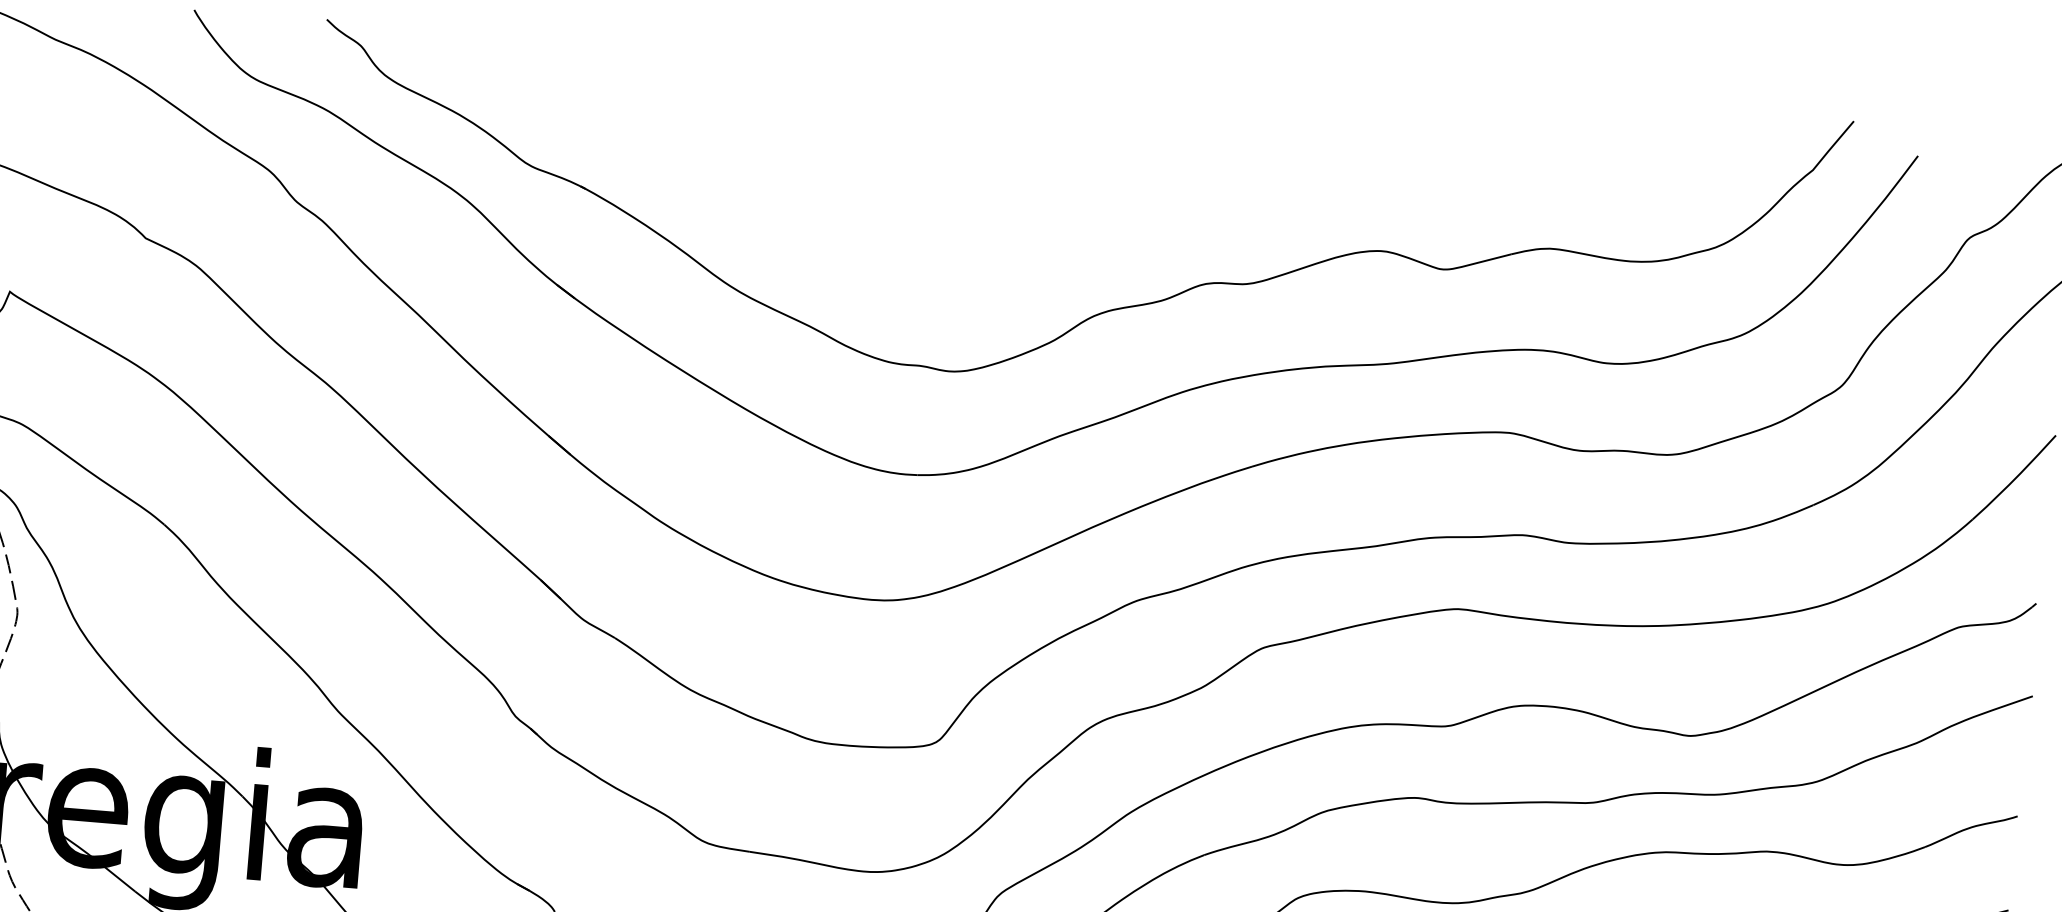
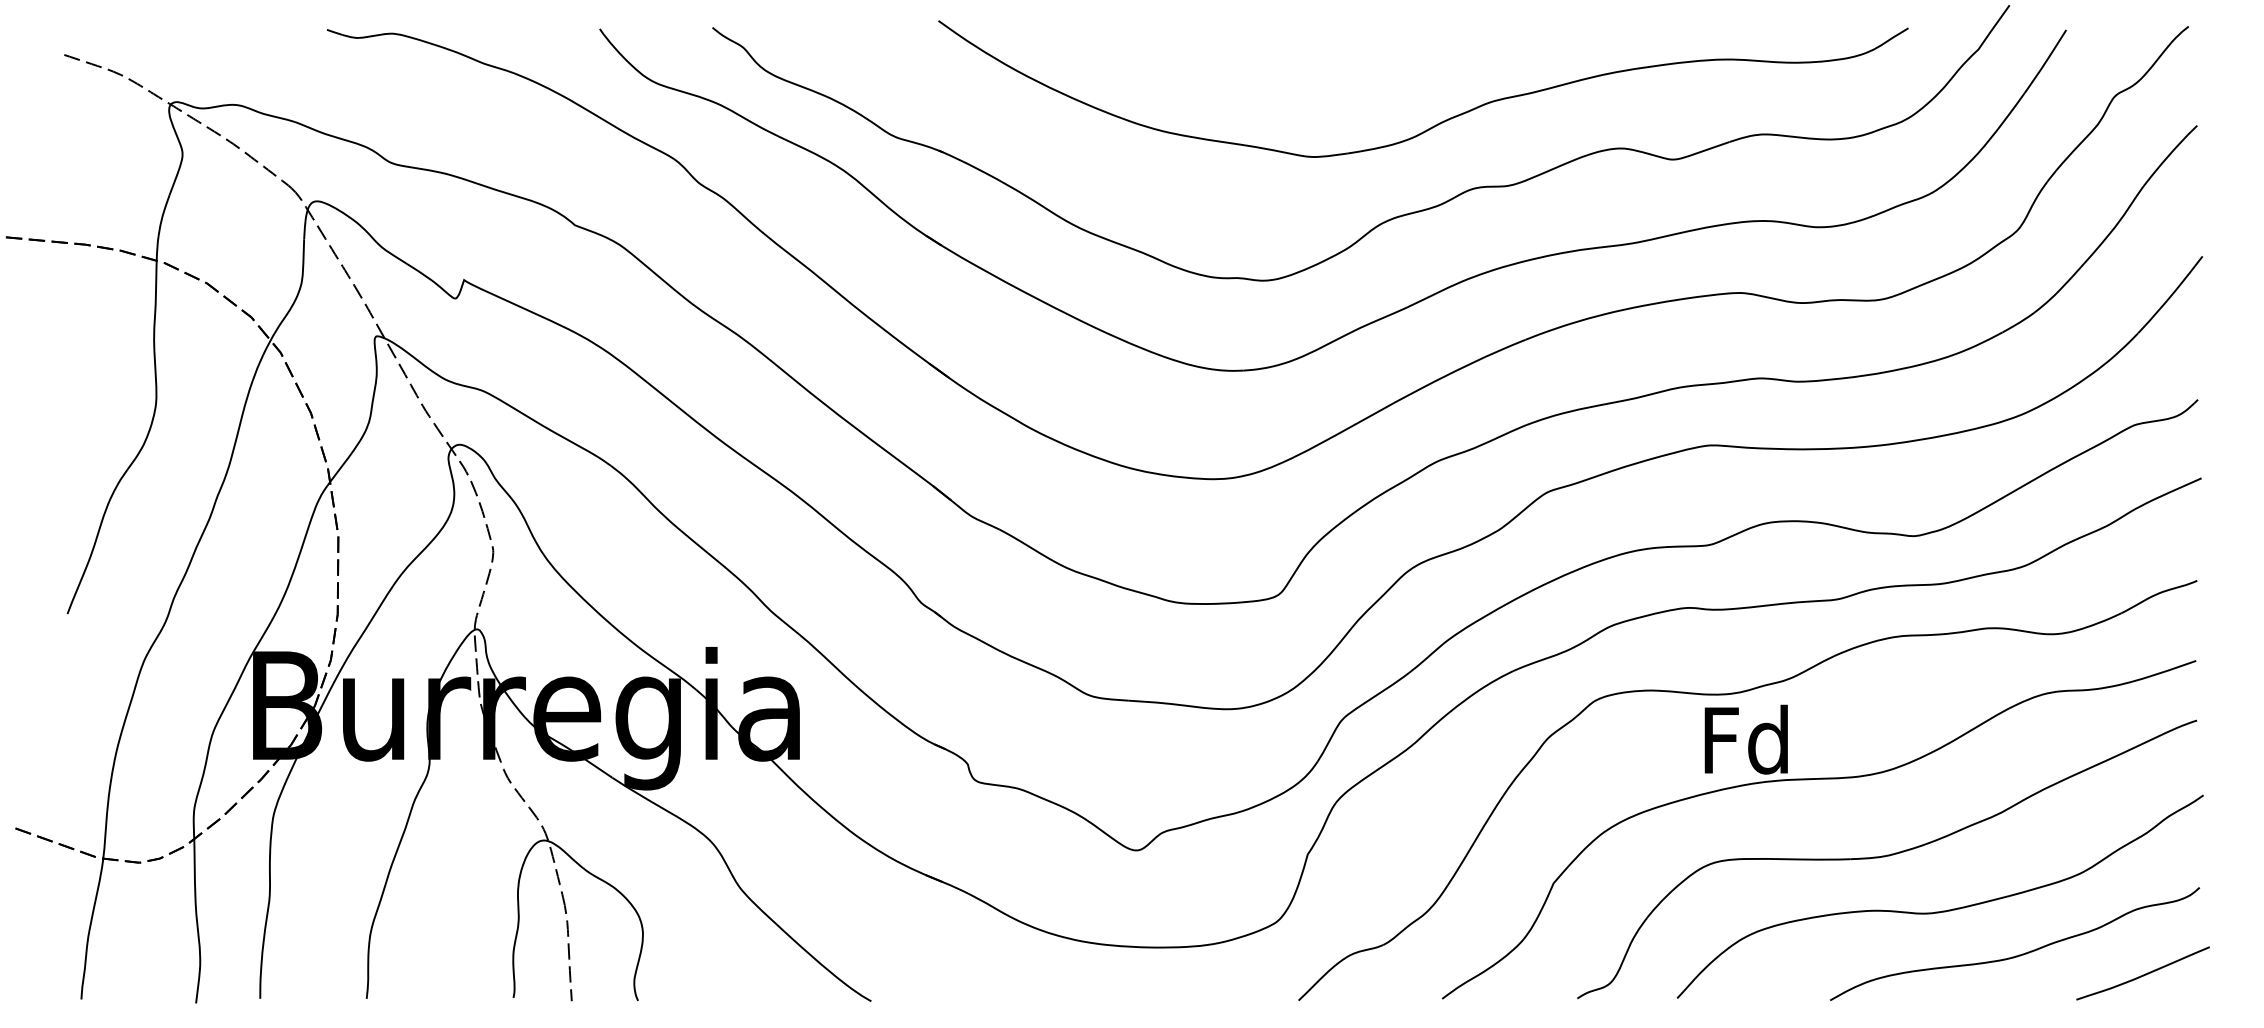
part: (1172, 202) -> (1439, 122), added

